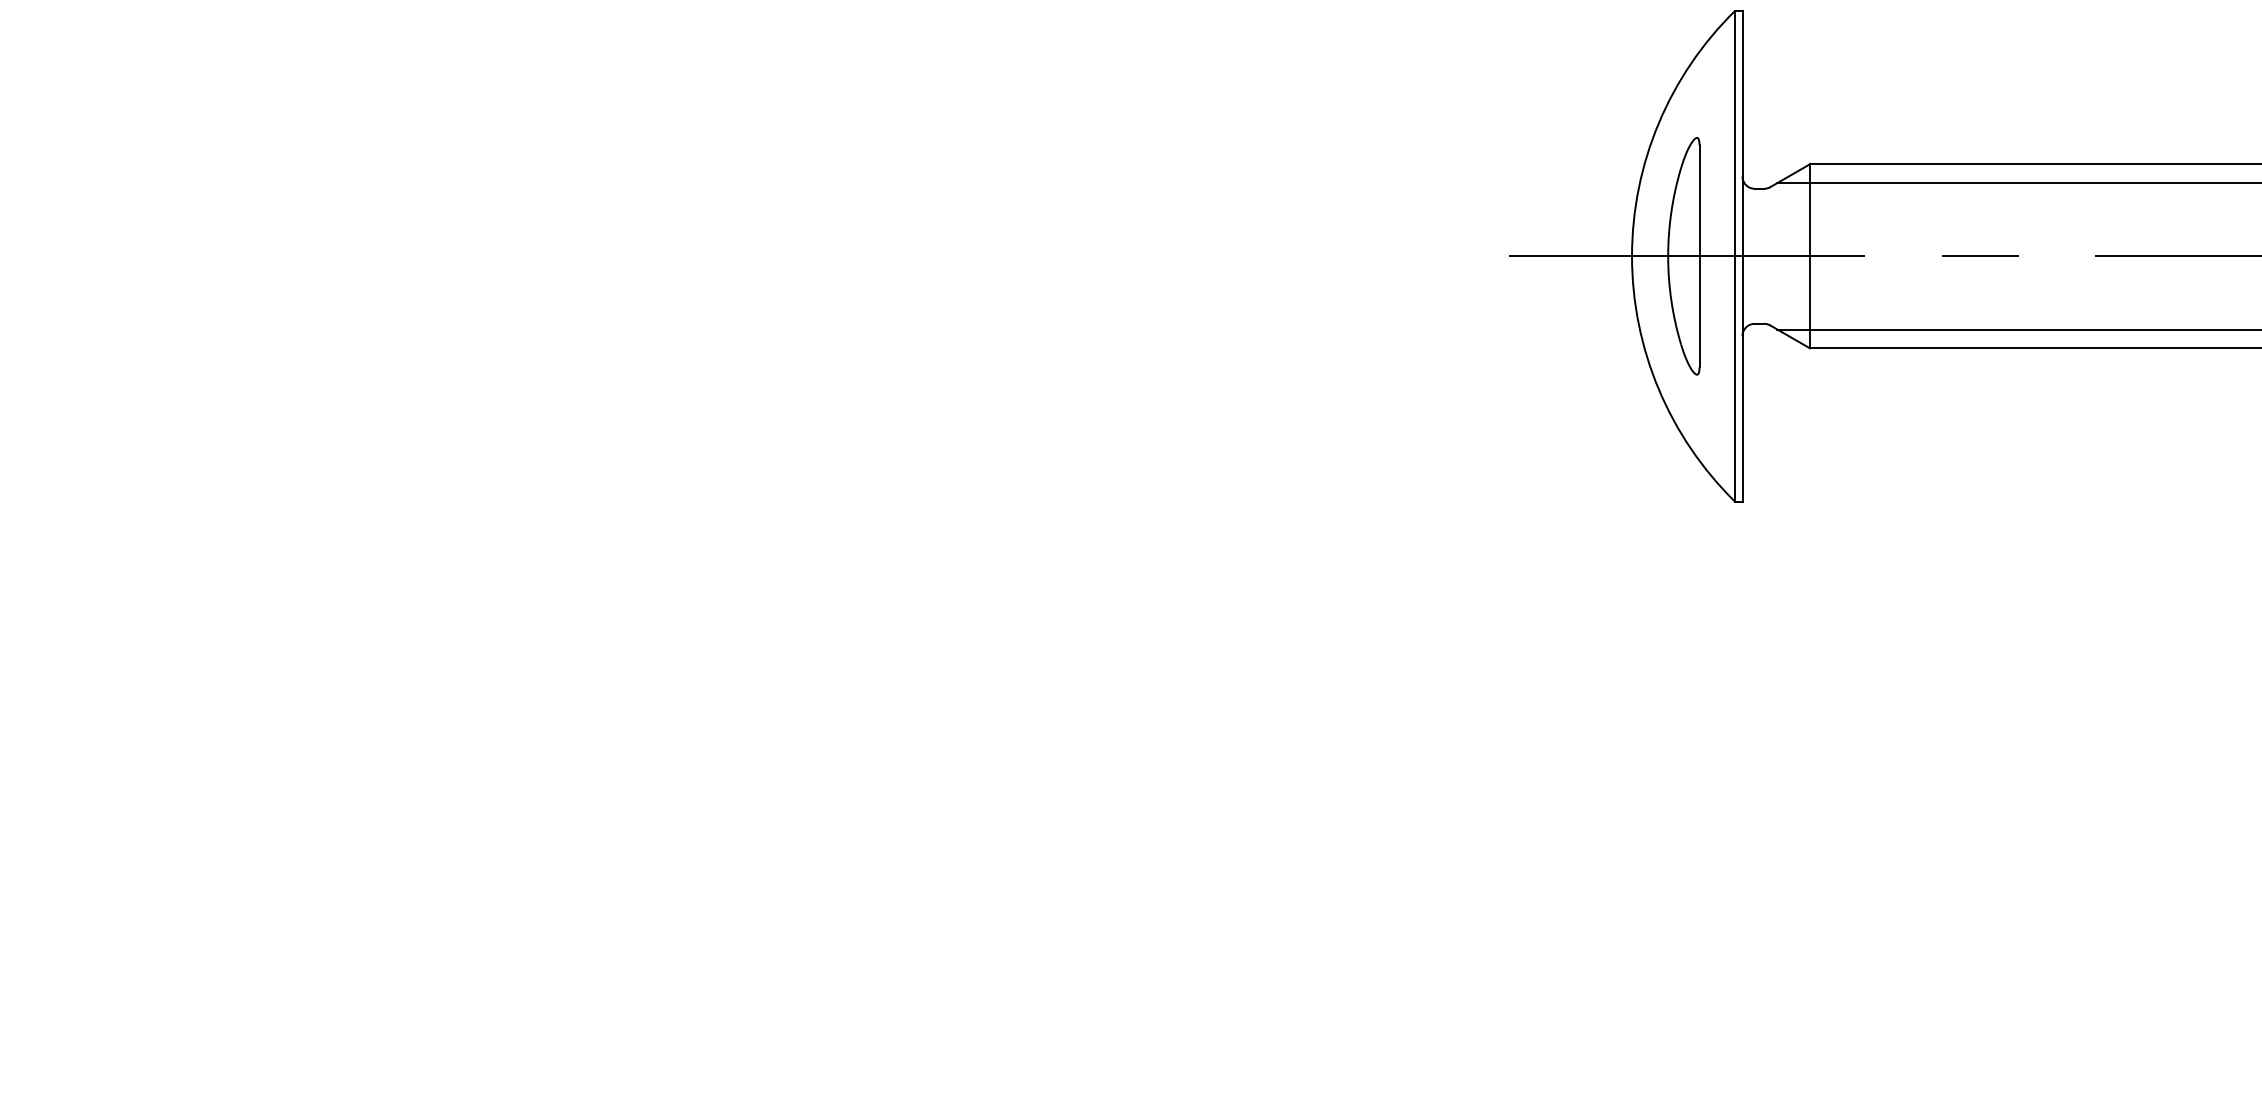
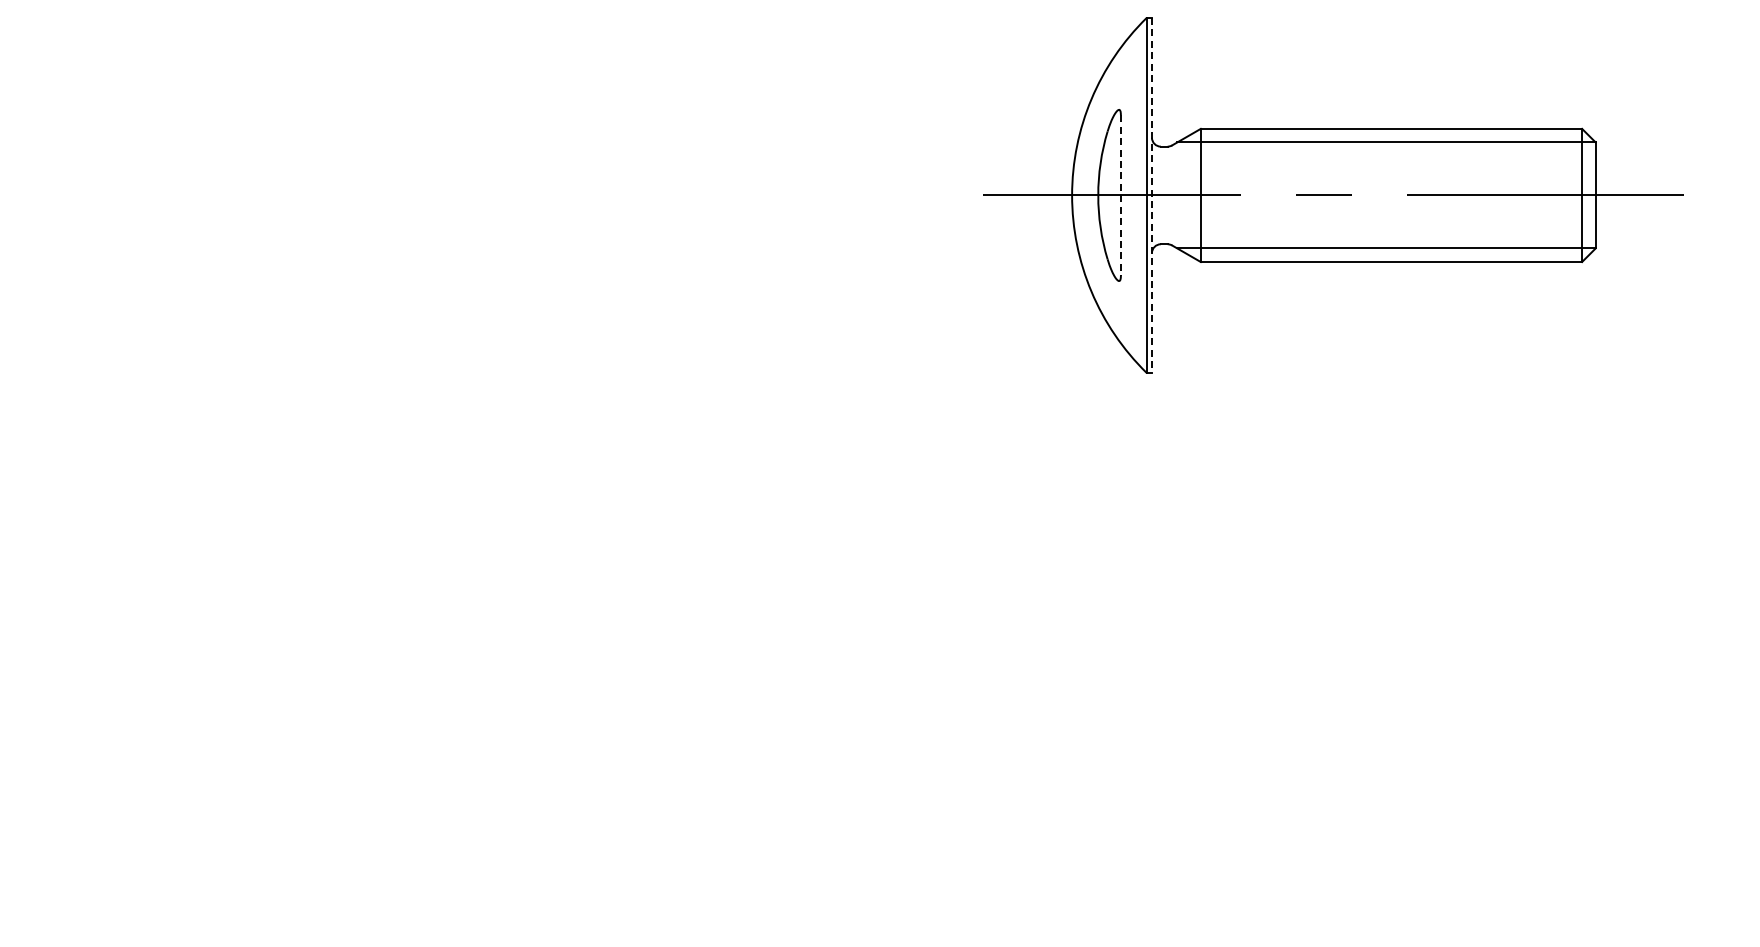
line: (1698, 256) -> (1120, 195), solid -> dashed
line: (1741, 256) -> (1151, 195), solid -> dashed

